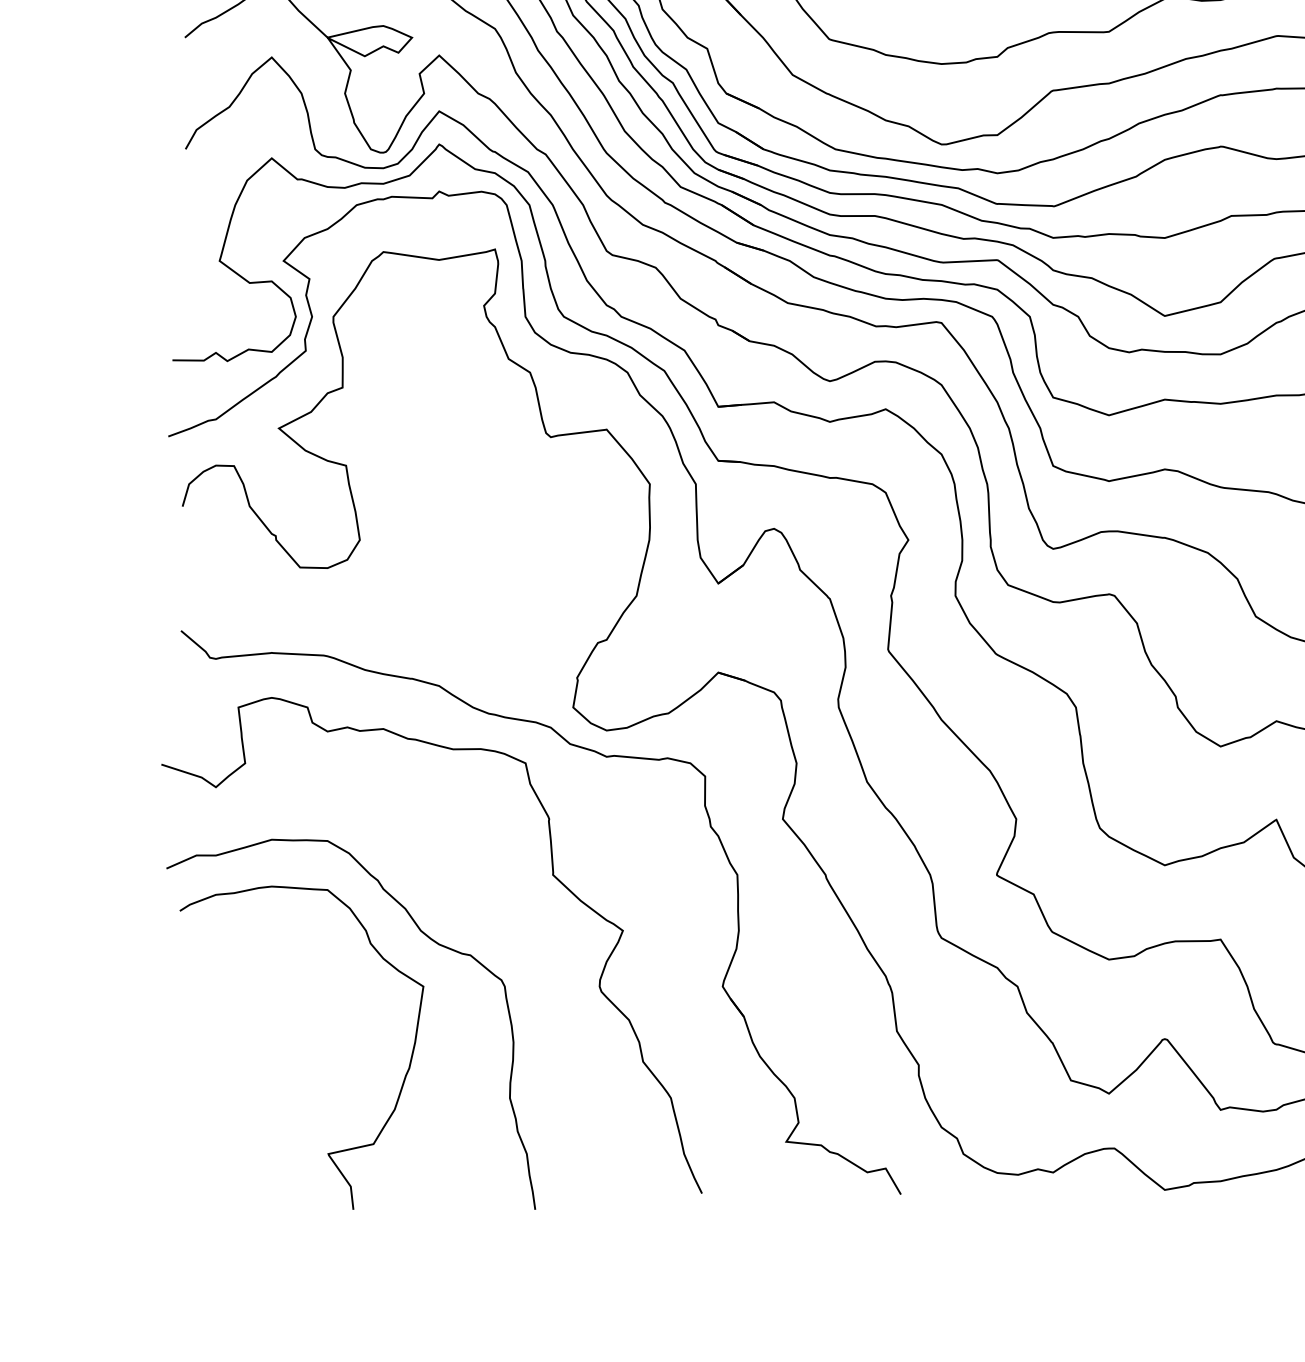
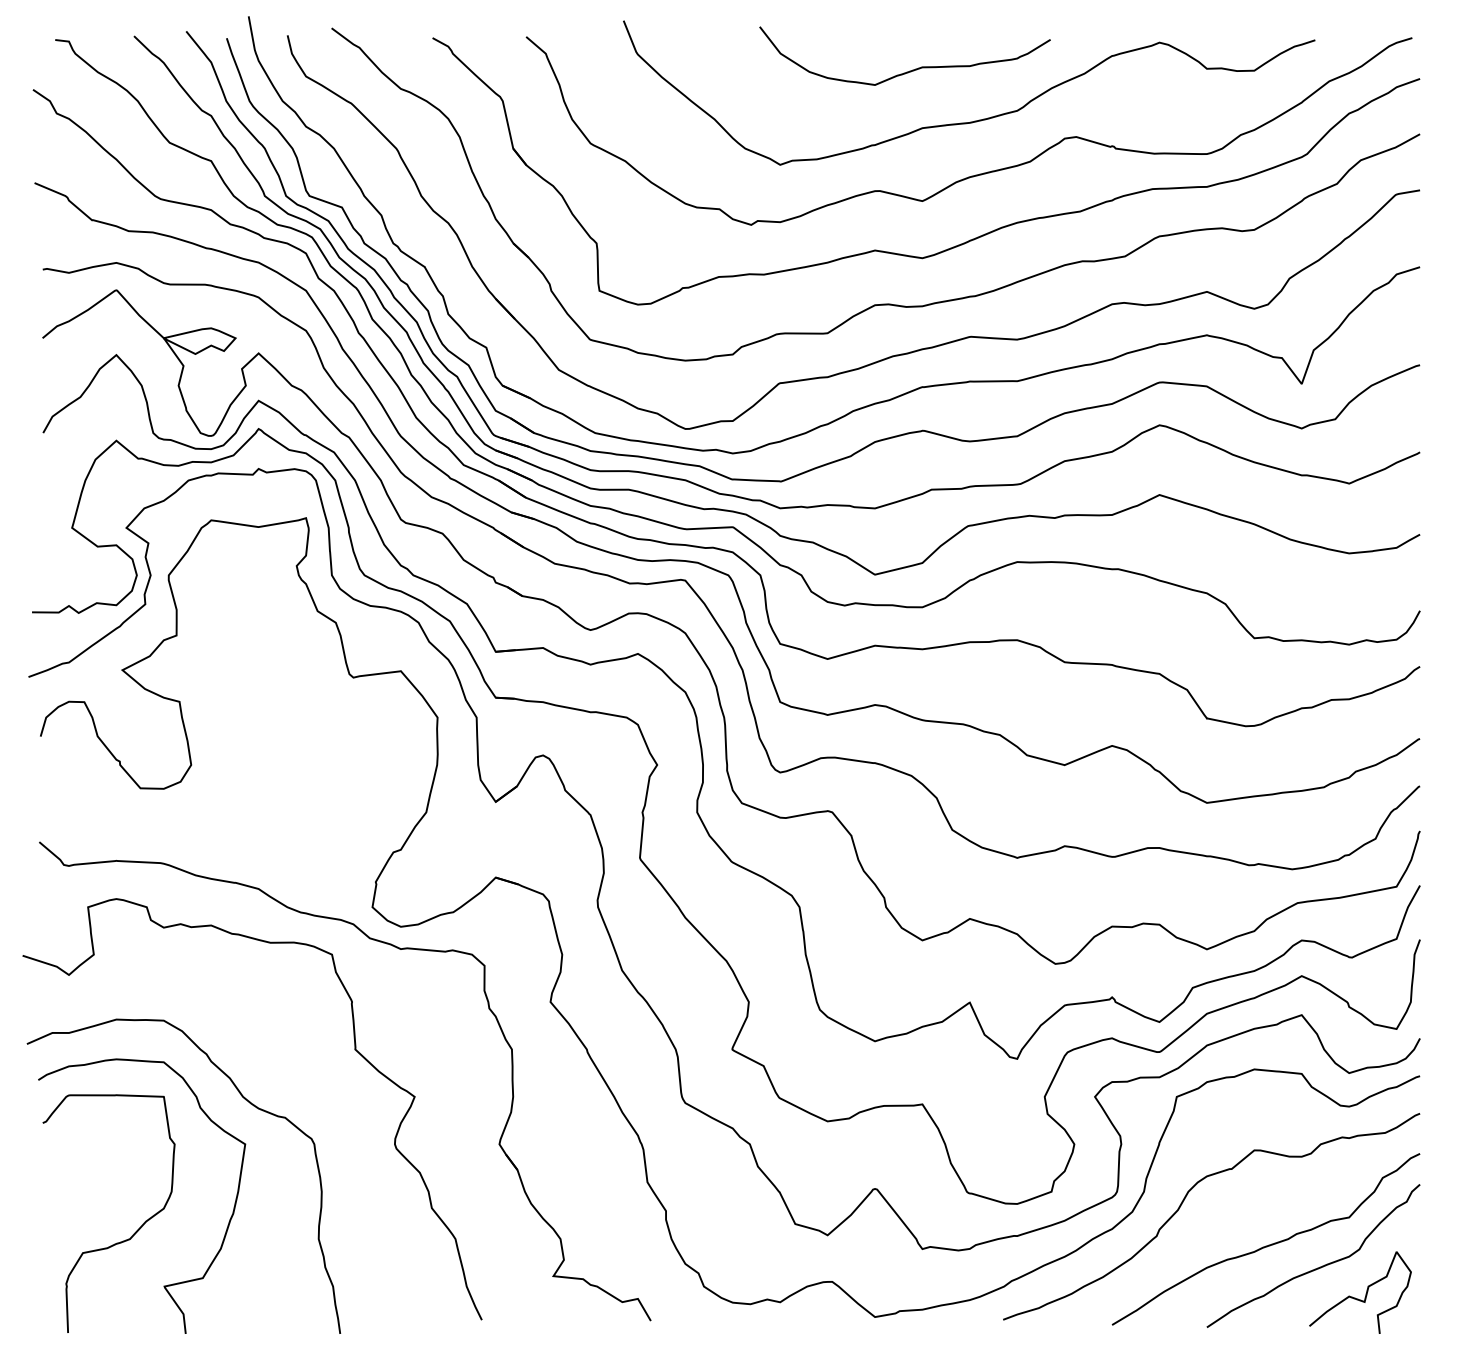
curve: (271, 1102) -> (116, 1242), added

